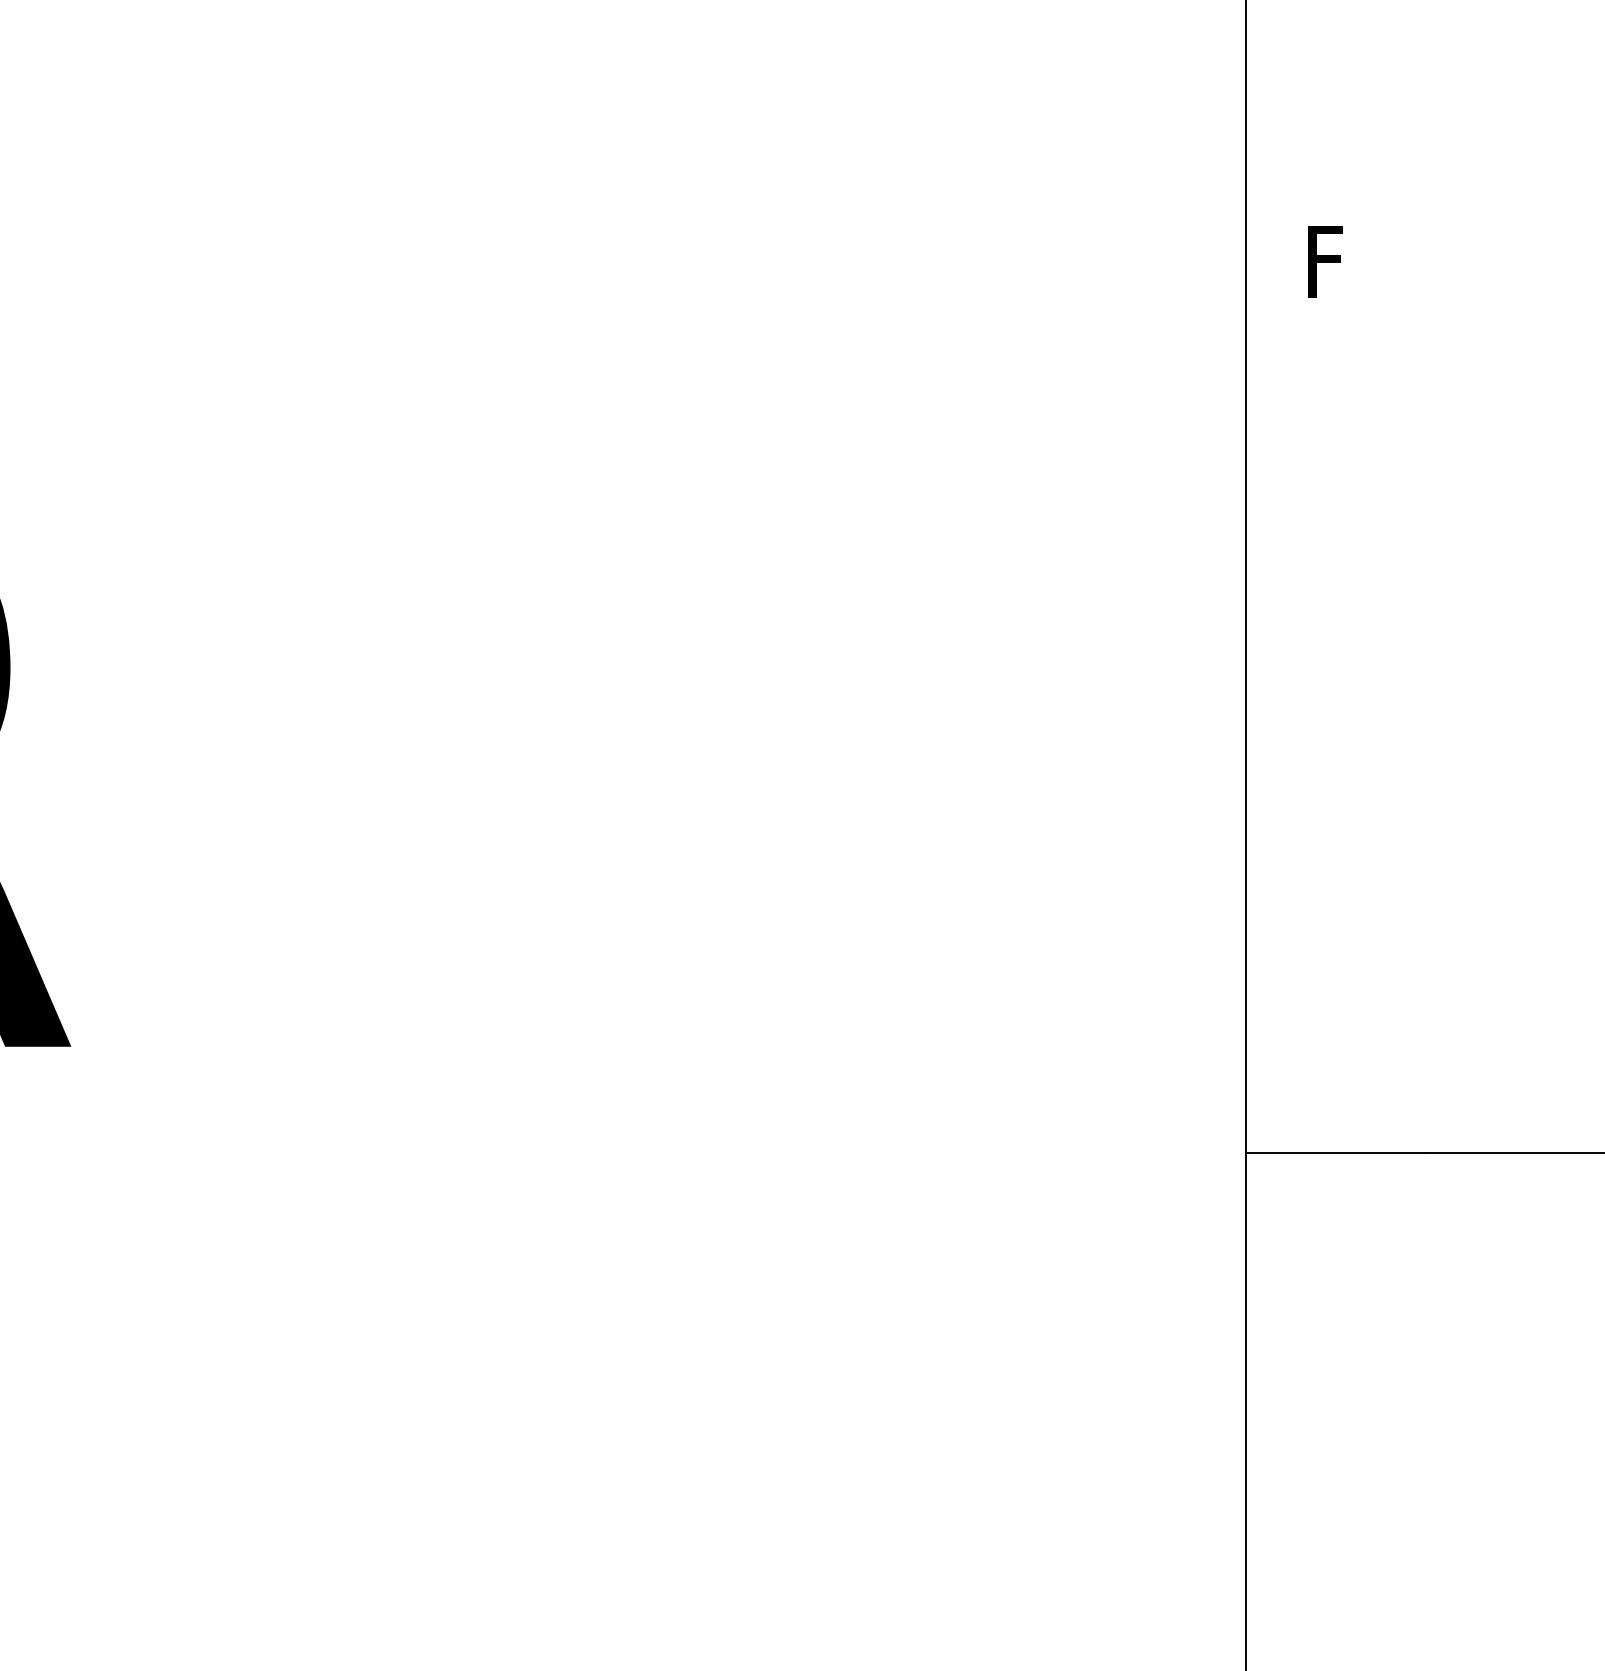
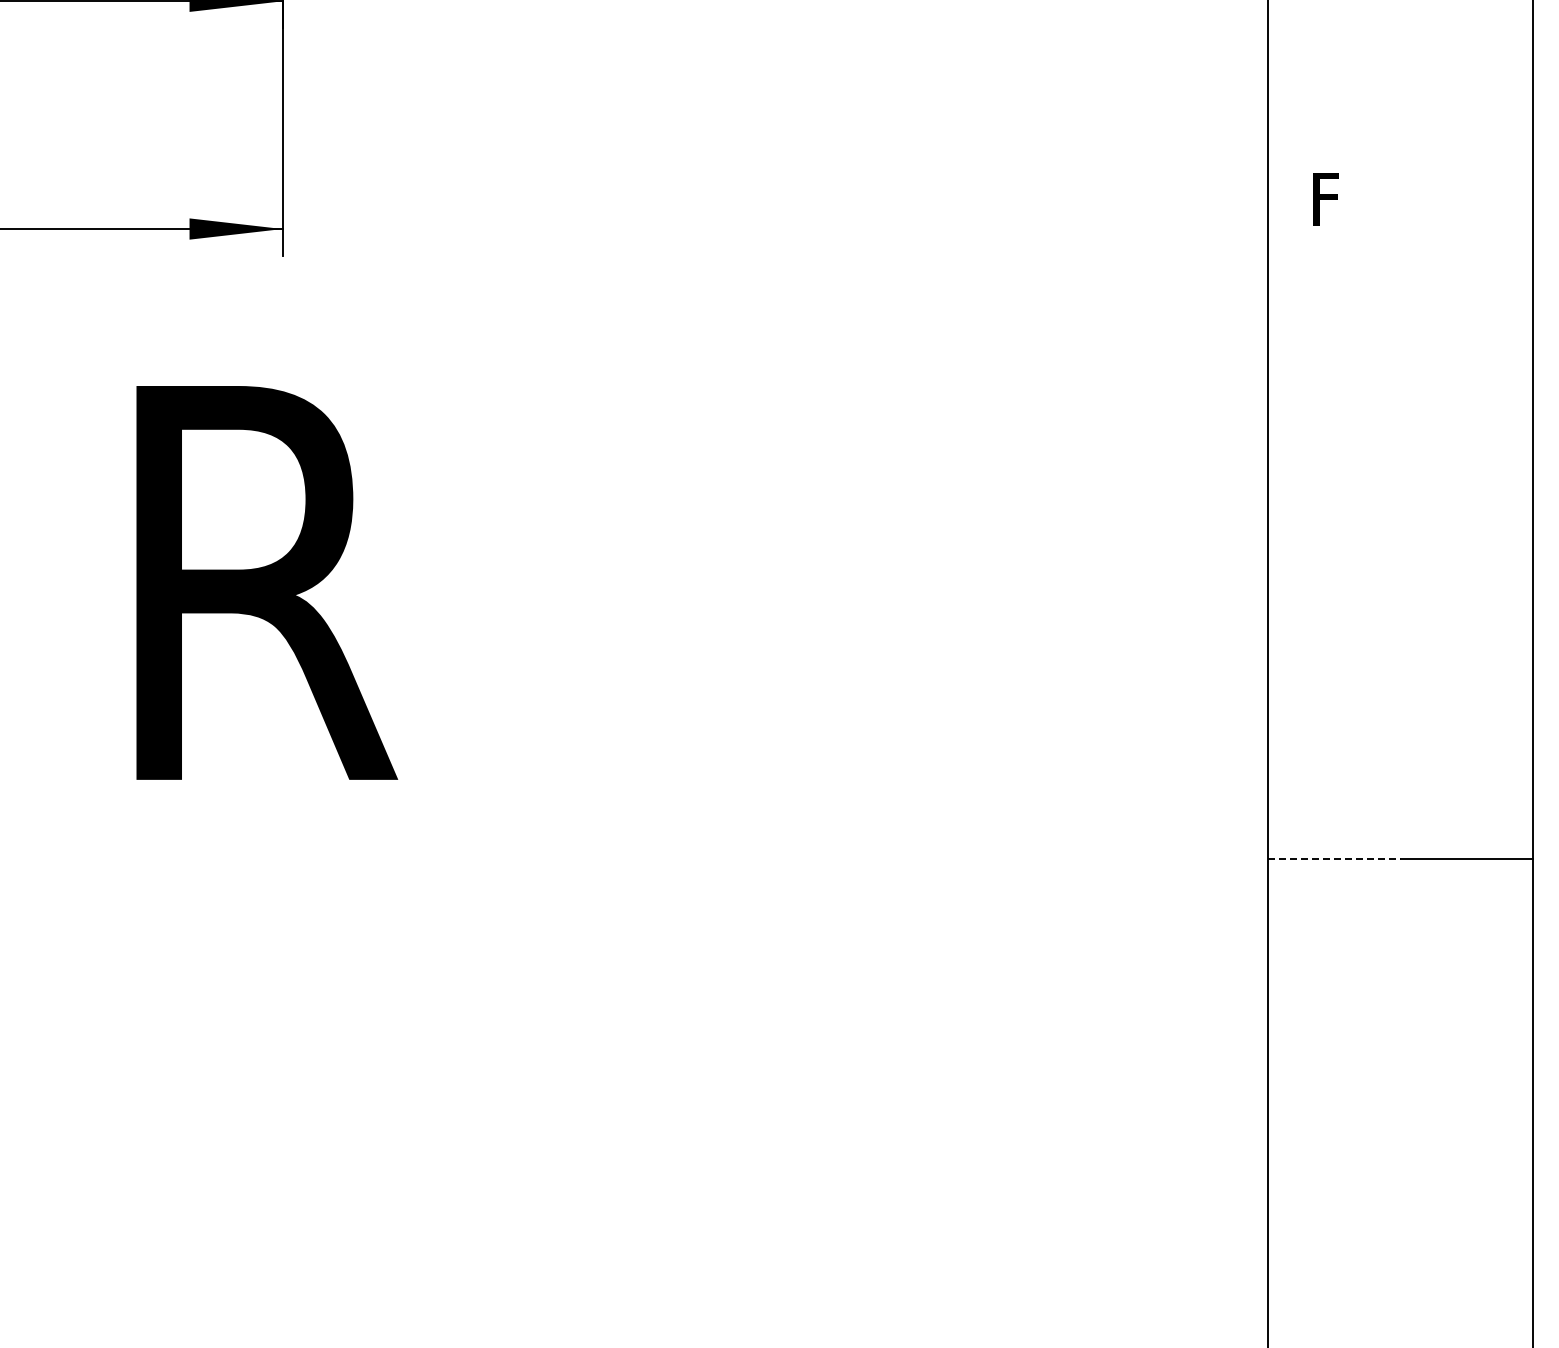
line: (1336, 1153) -> (1334, 858), solid -> dashed

